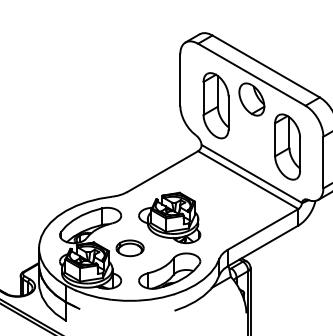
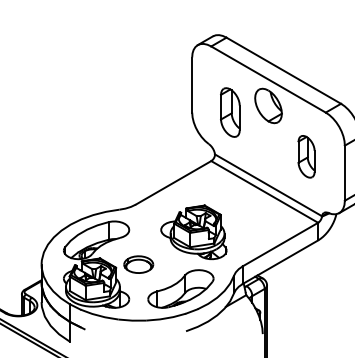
part: (216, 105) -> (230, 112), size x0.7
part: (287, 146) -> (306, 156), size x0.6
part: (169, 218) -> (193, 232), moved

